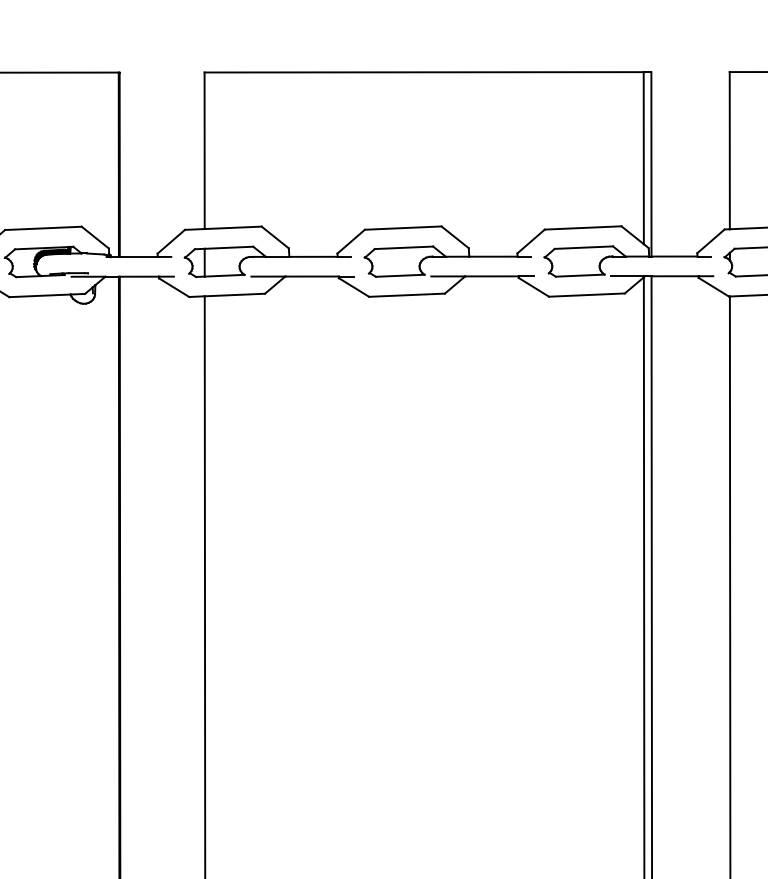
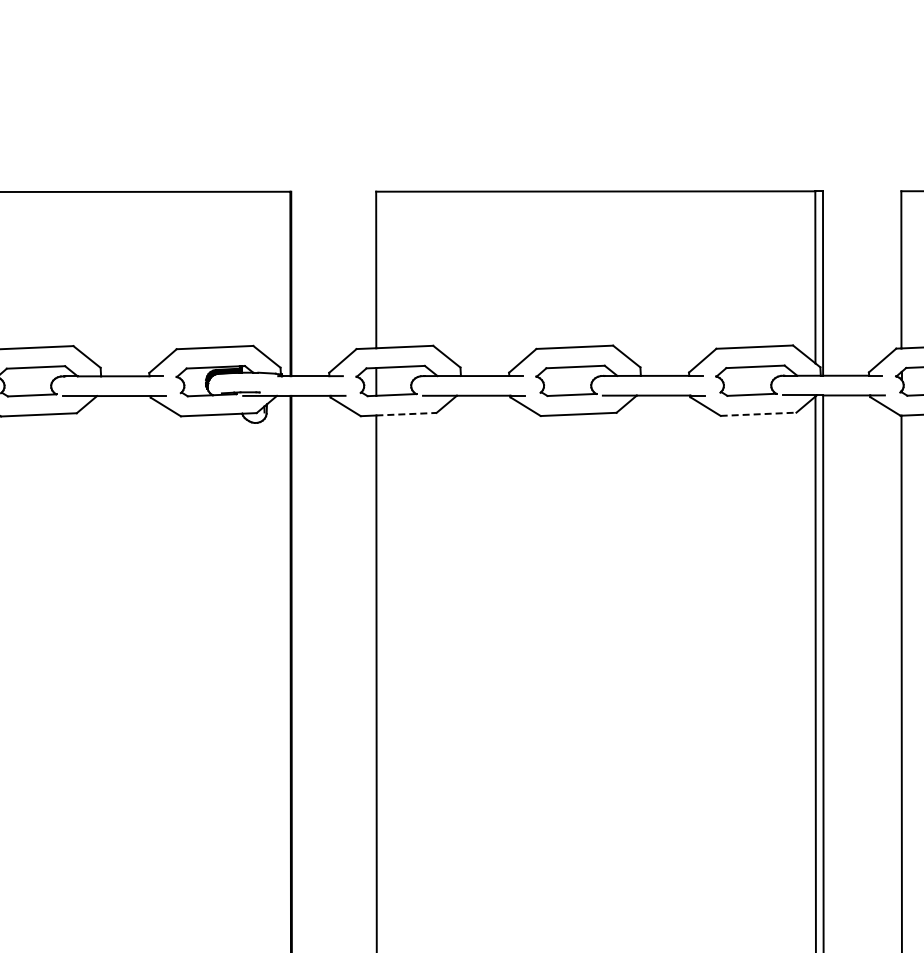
line: (234, 295) -> (406, 414), solid -> dashed
line: (586, 295) -> (758, 414), solid -> dashed

